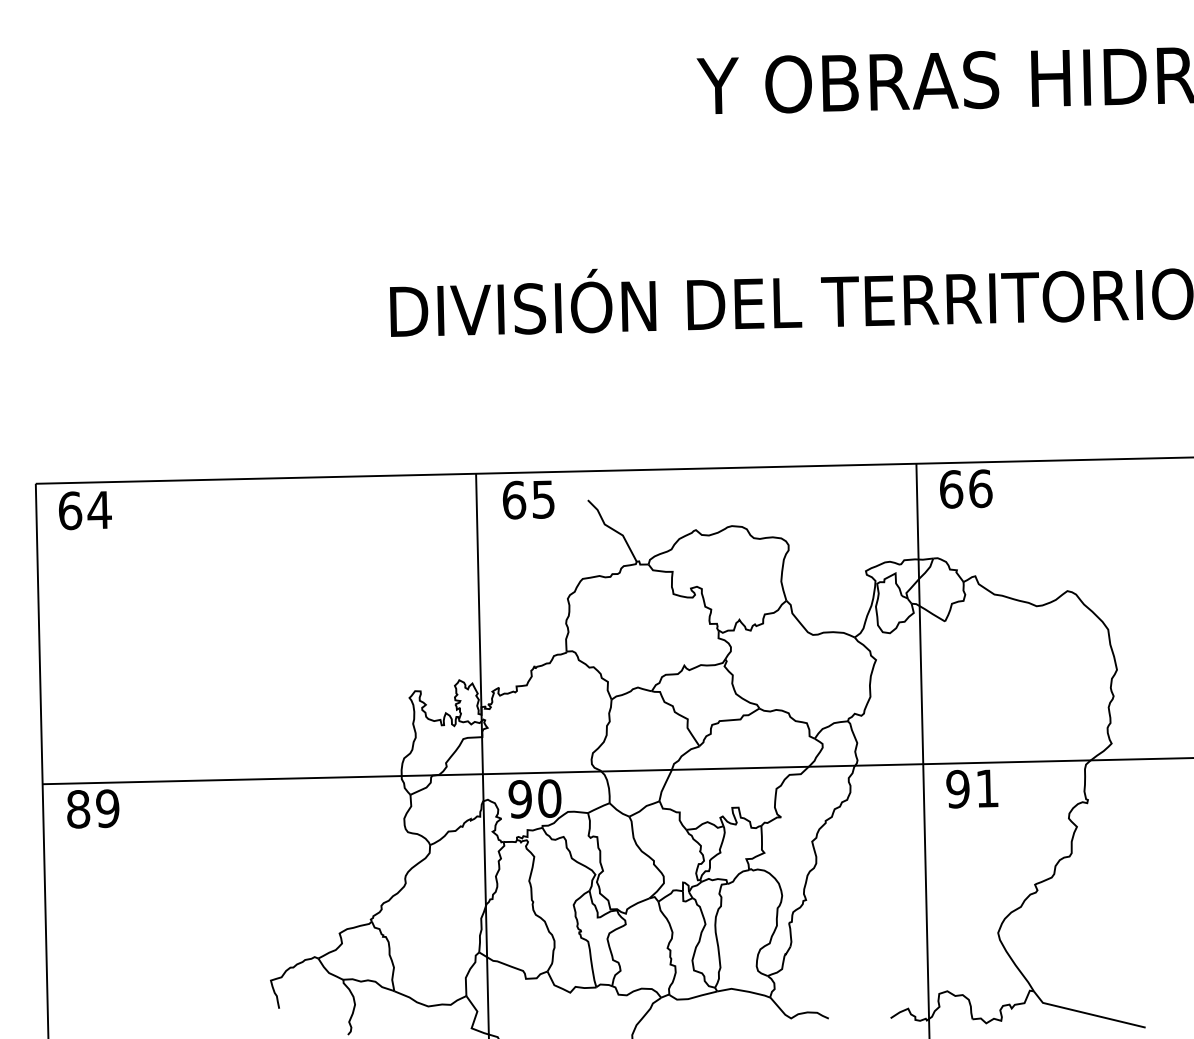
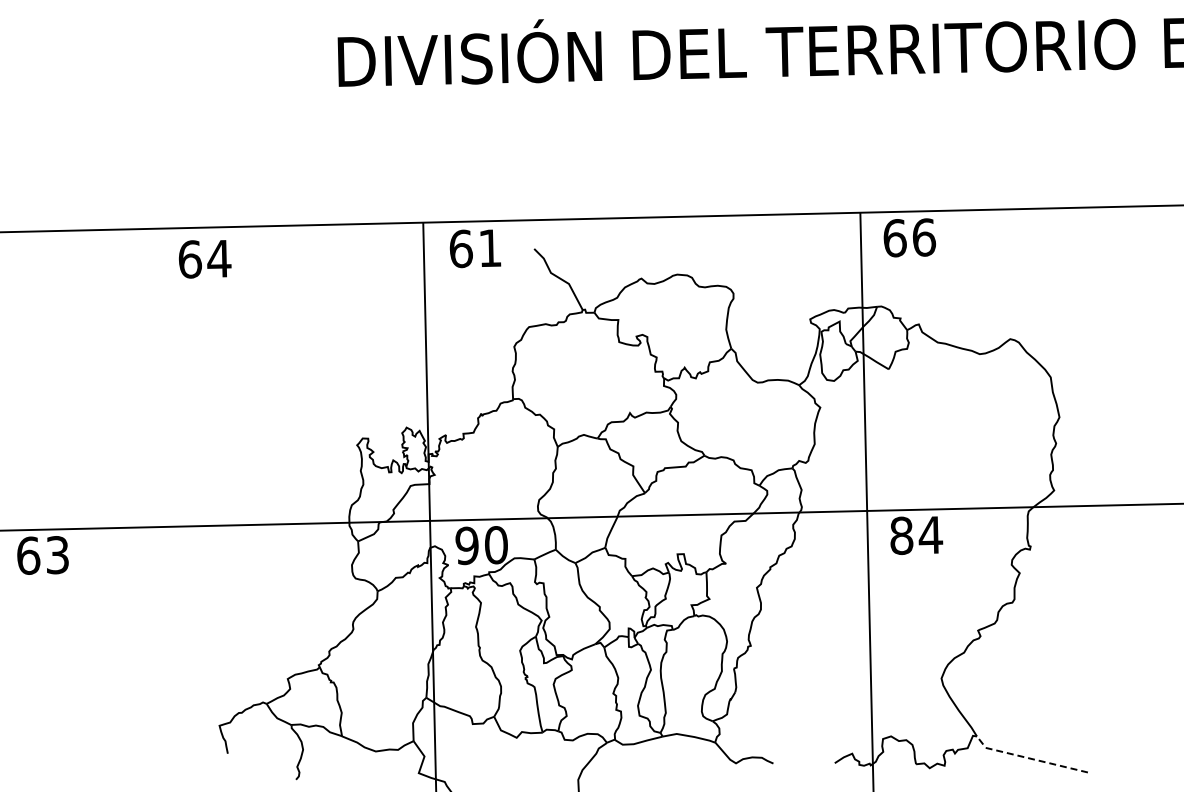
text: (543, 499) -> (490, 248), 65 -> 61
text: (85, 510) -> (205, 259), moved
text: (972, 788) -> (916, 535), 91 -> 84
text: (93, 808) -> (43, 554), 89 -> 63
line: (1086, 1013) -> (1029, 758), solid -> dashed

